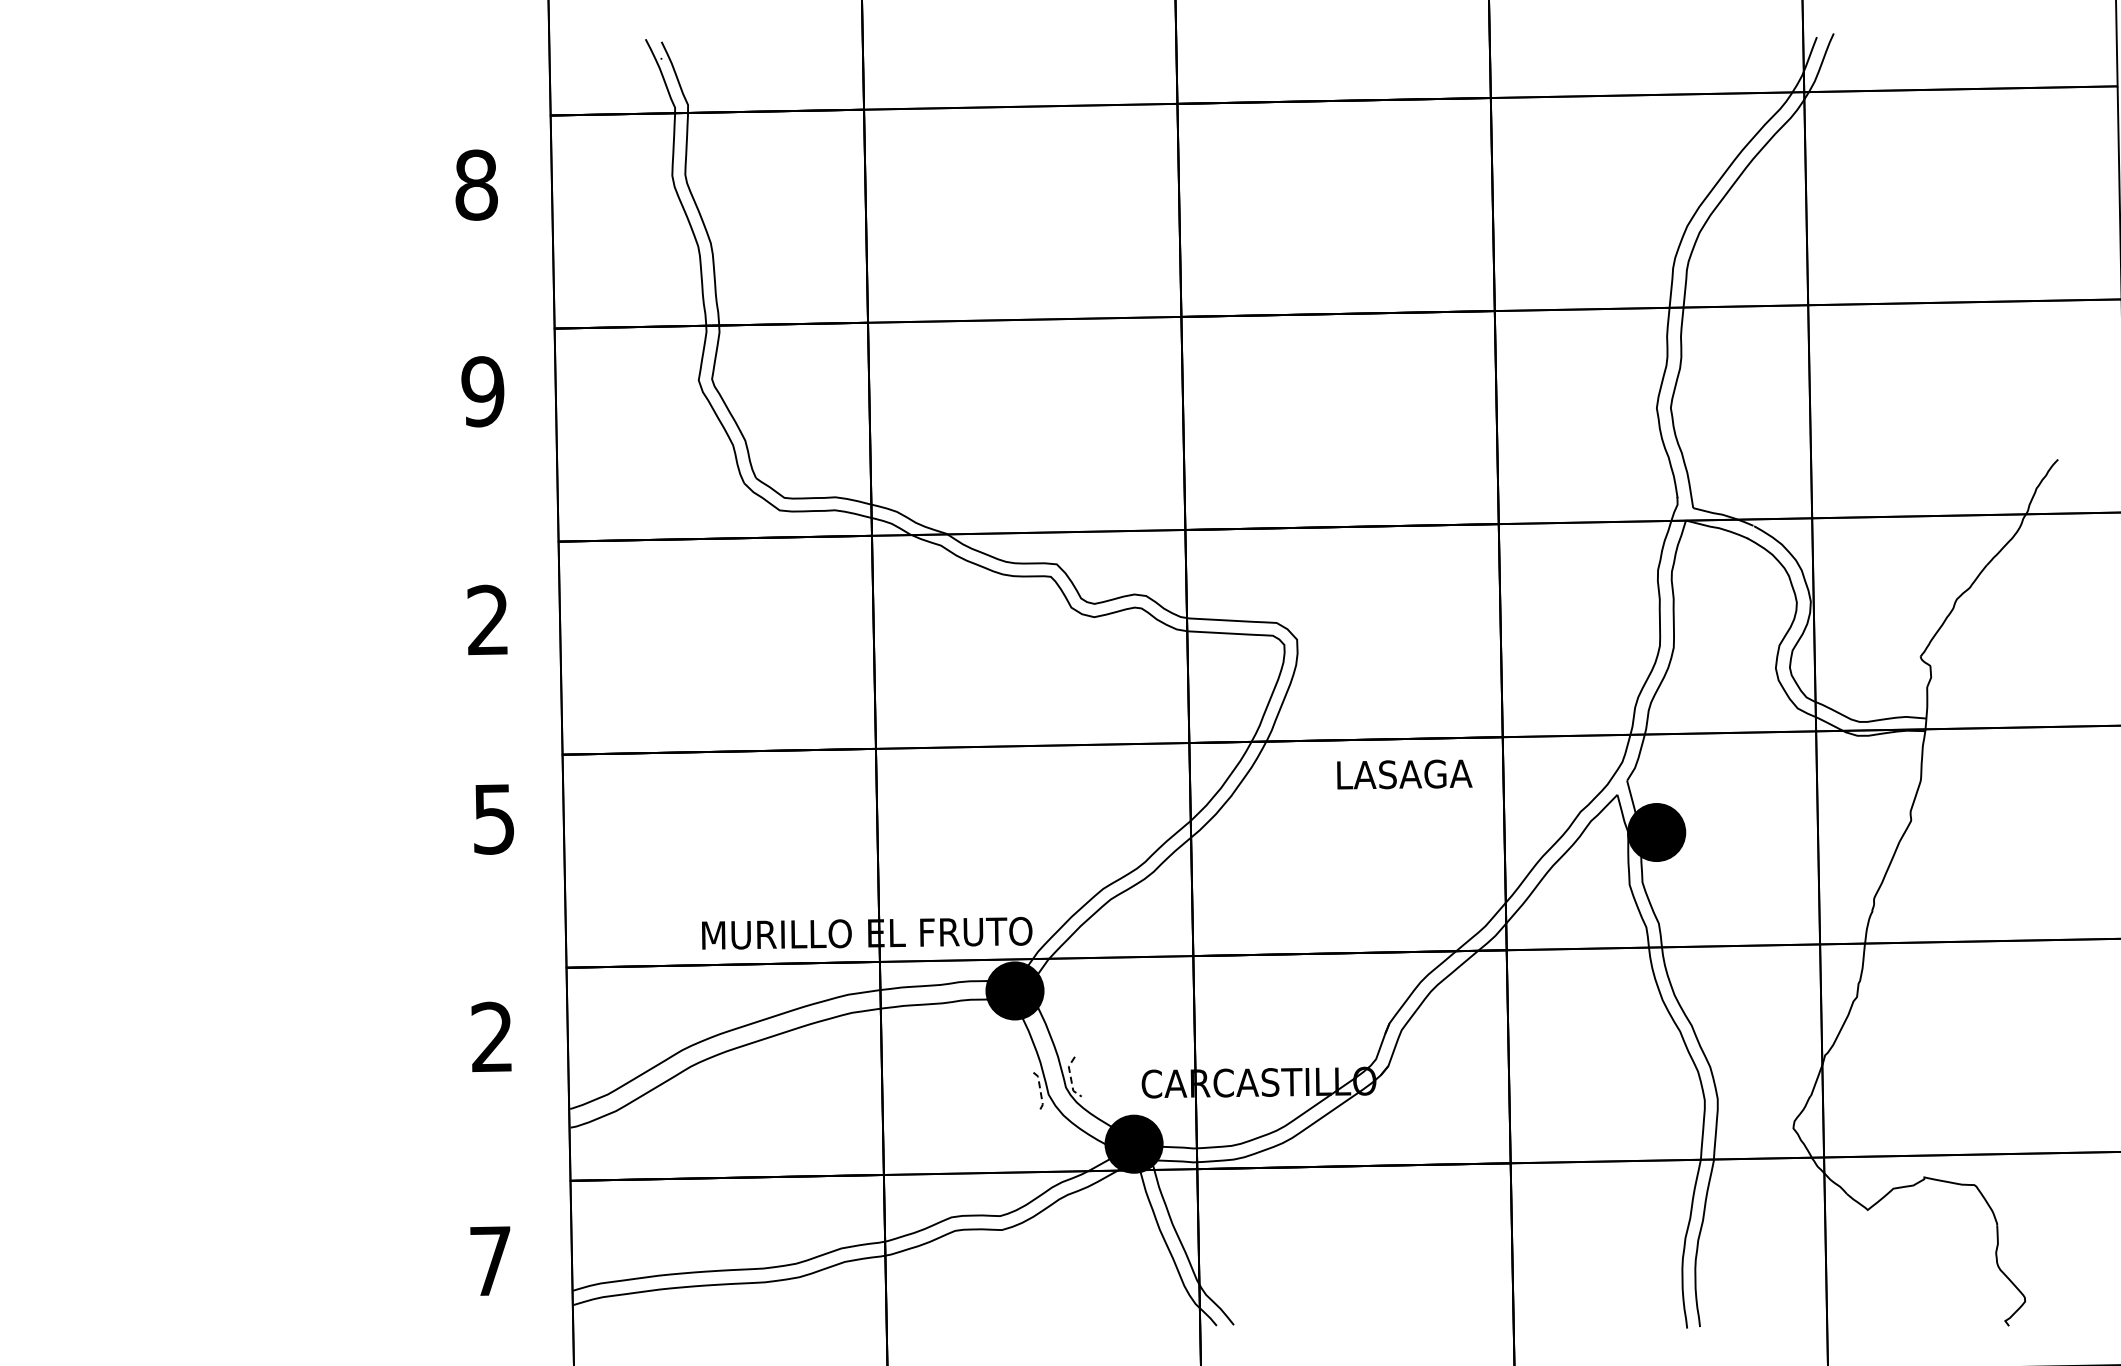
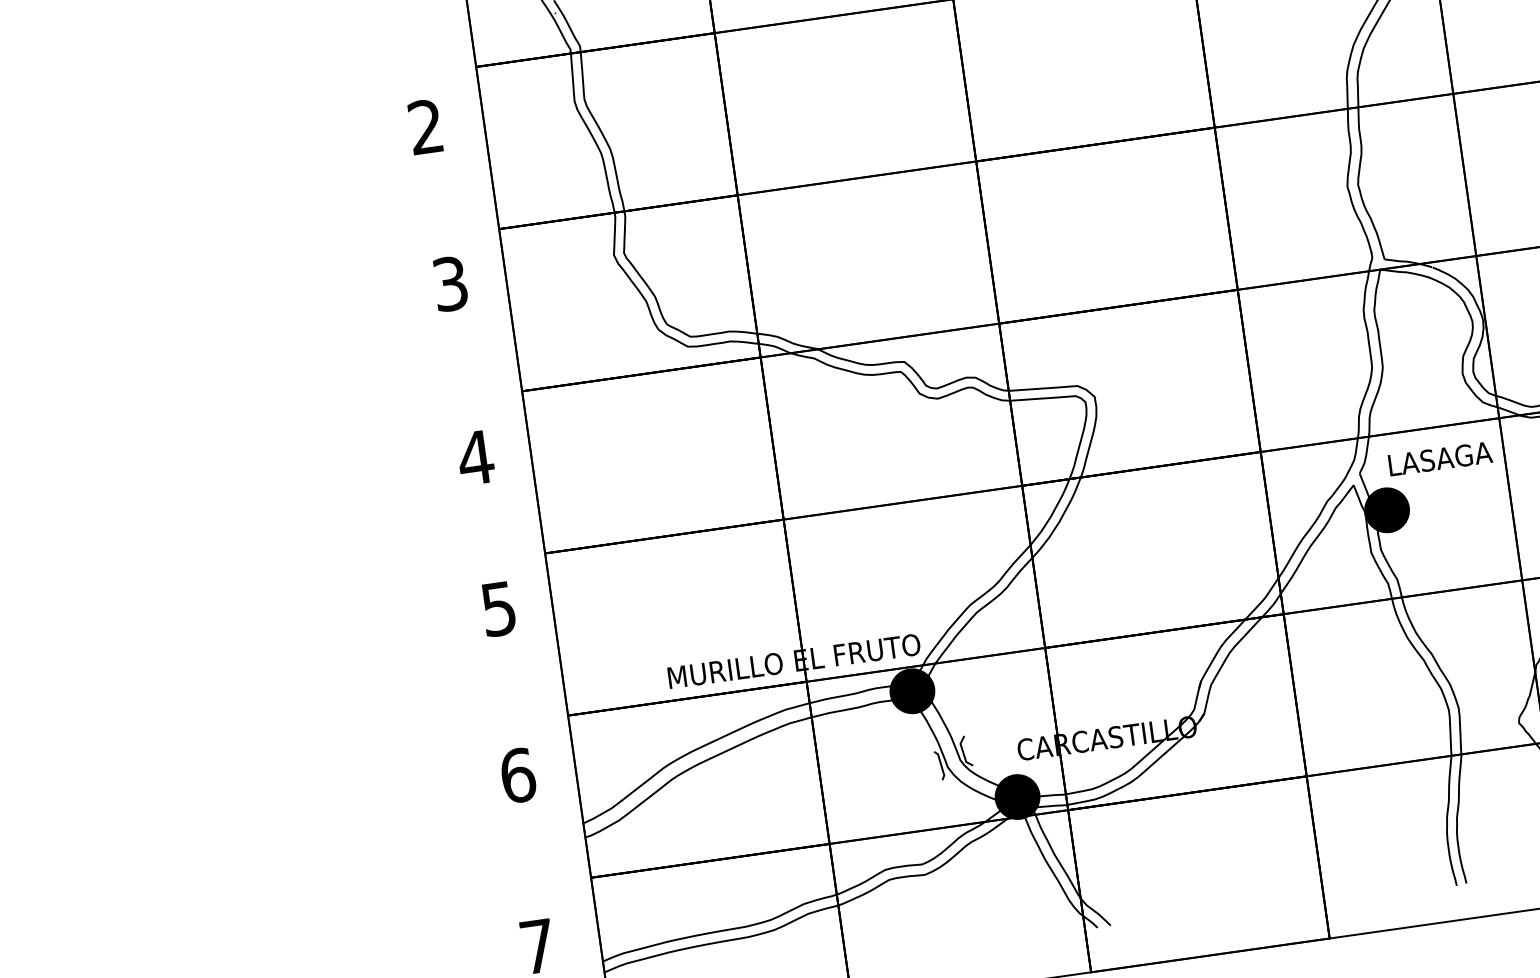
text: (476, 184) -> (426, 126), 8 -> 2
text: (482, 391) -> (450, 283), 9 -> 3
text: (487, 619) -> (475, 457), 2 -> 4
text: (1404, 774) -> (1440, 458), moved
text: (492, 1036) -> (518, 774), 2 -> 6
line: (1070, 1078) -> (962, 752), dashed -> solid
line: (1040, 1091) -> (941, 765), dashed -> solid

